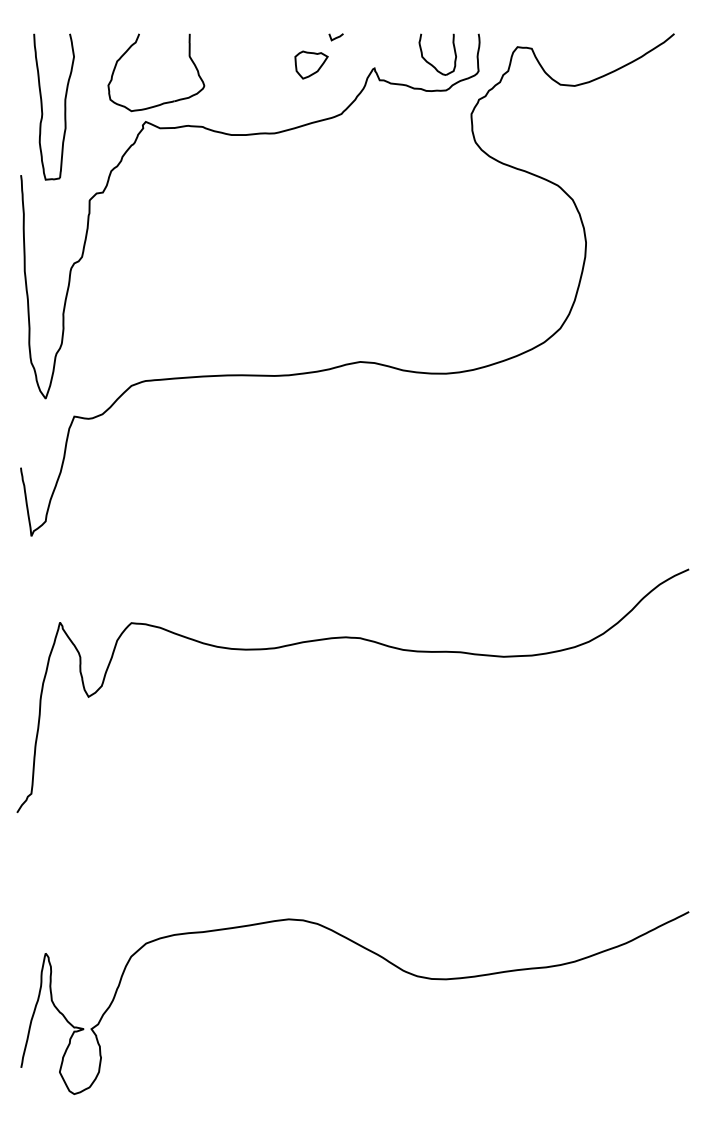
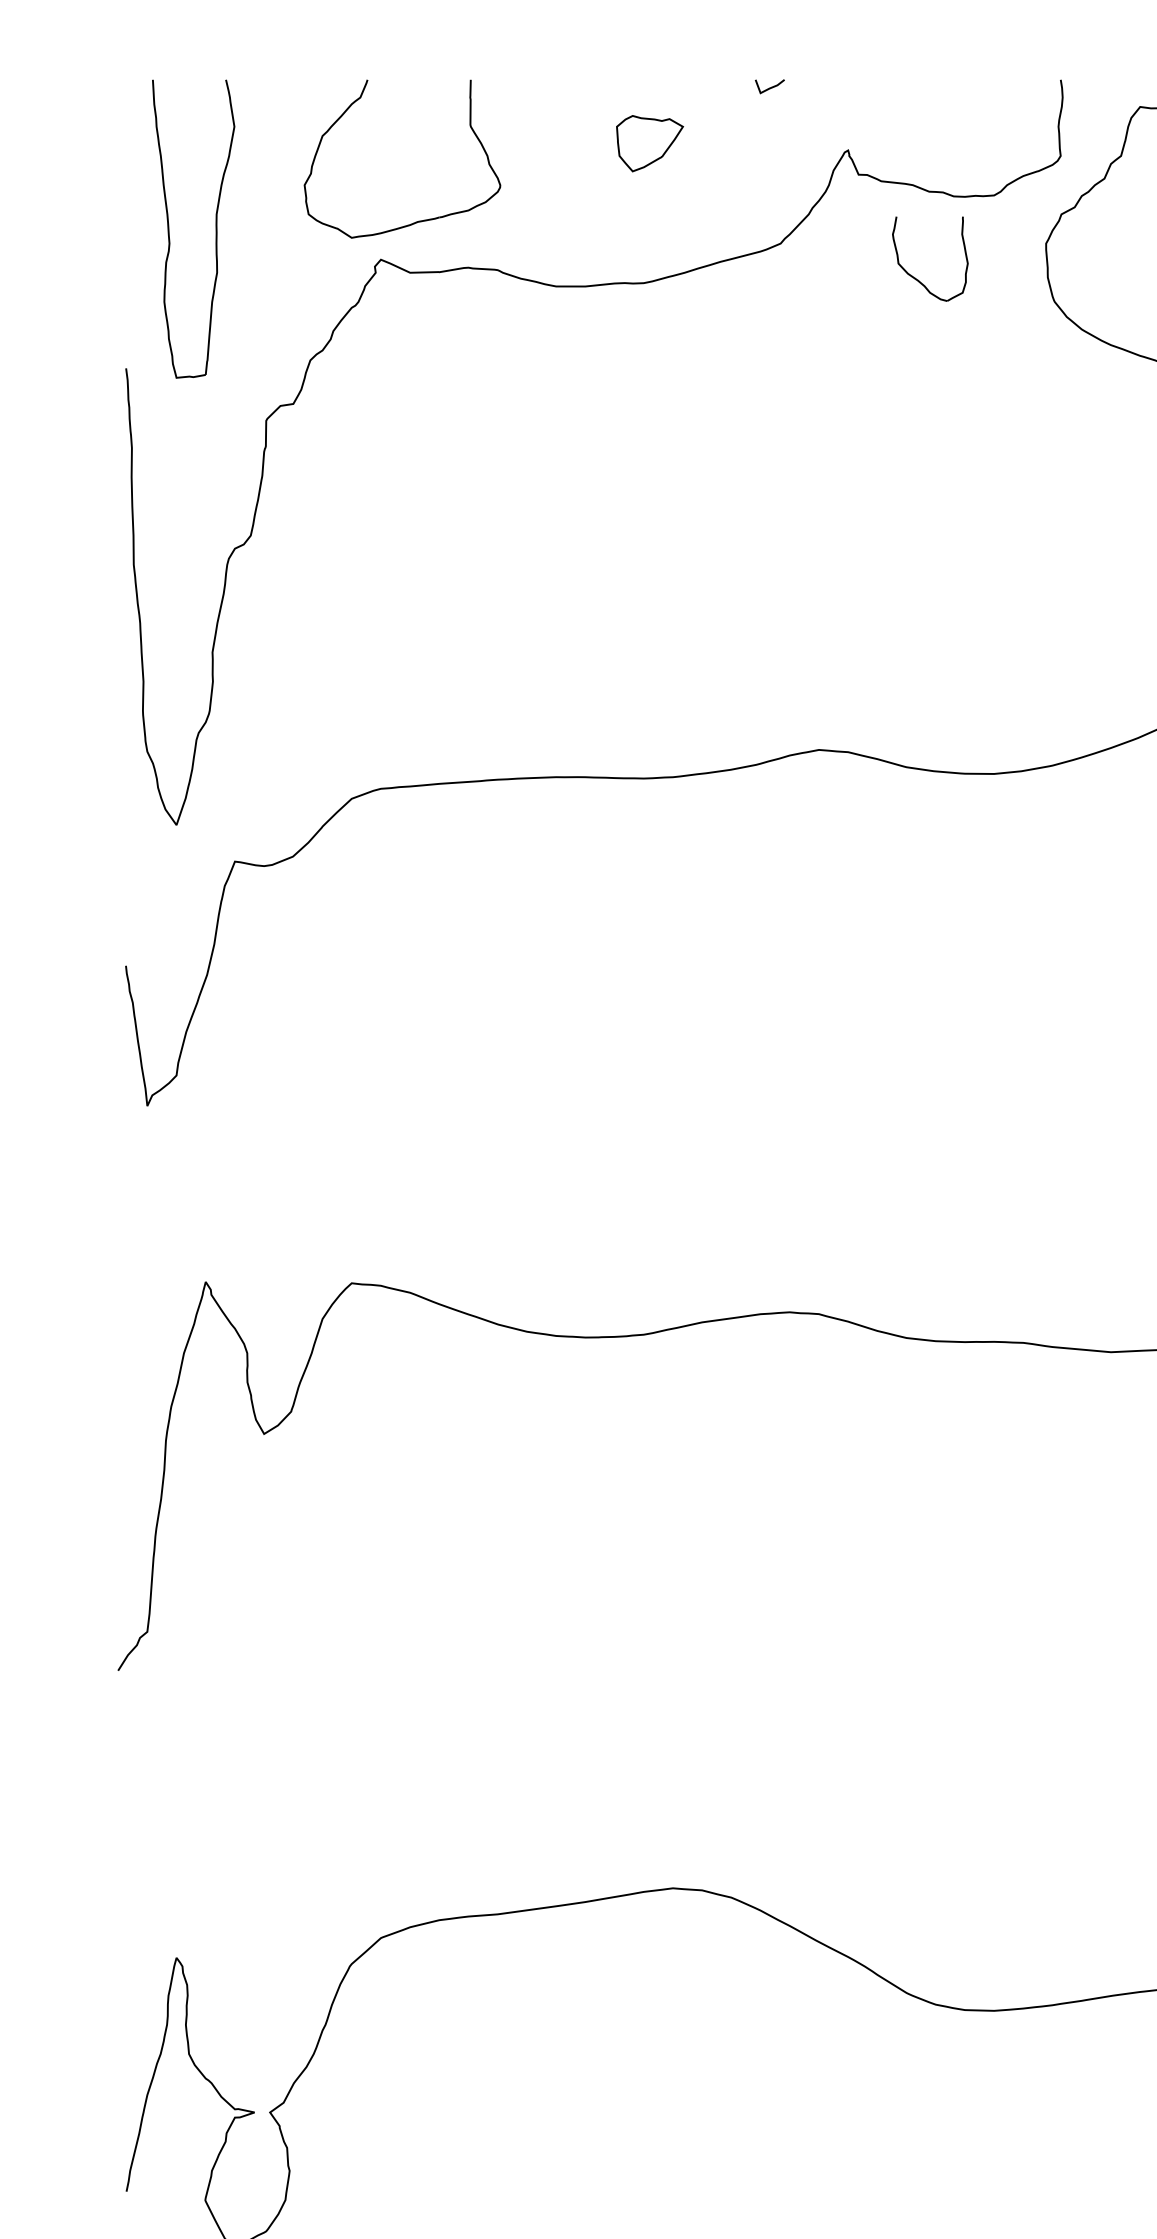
part: (431, 63) -> (917, 277), moved
part: (311, 64) -> (649, 142), moved

